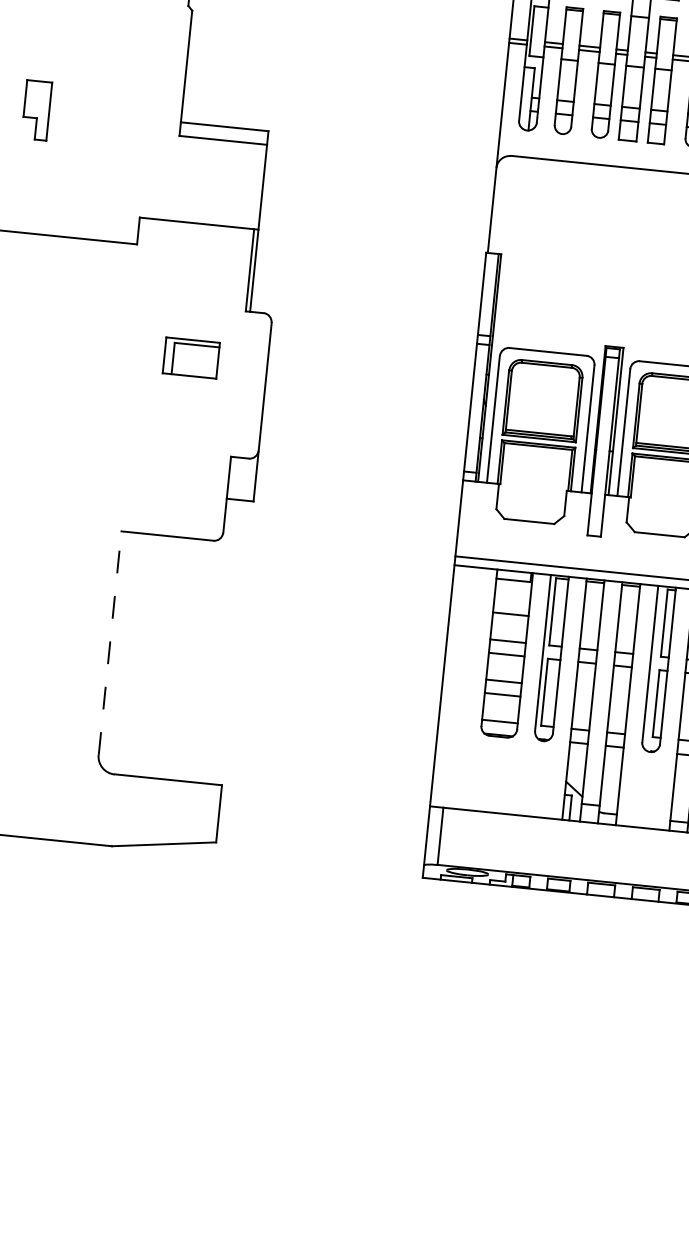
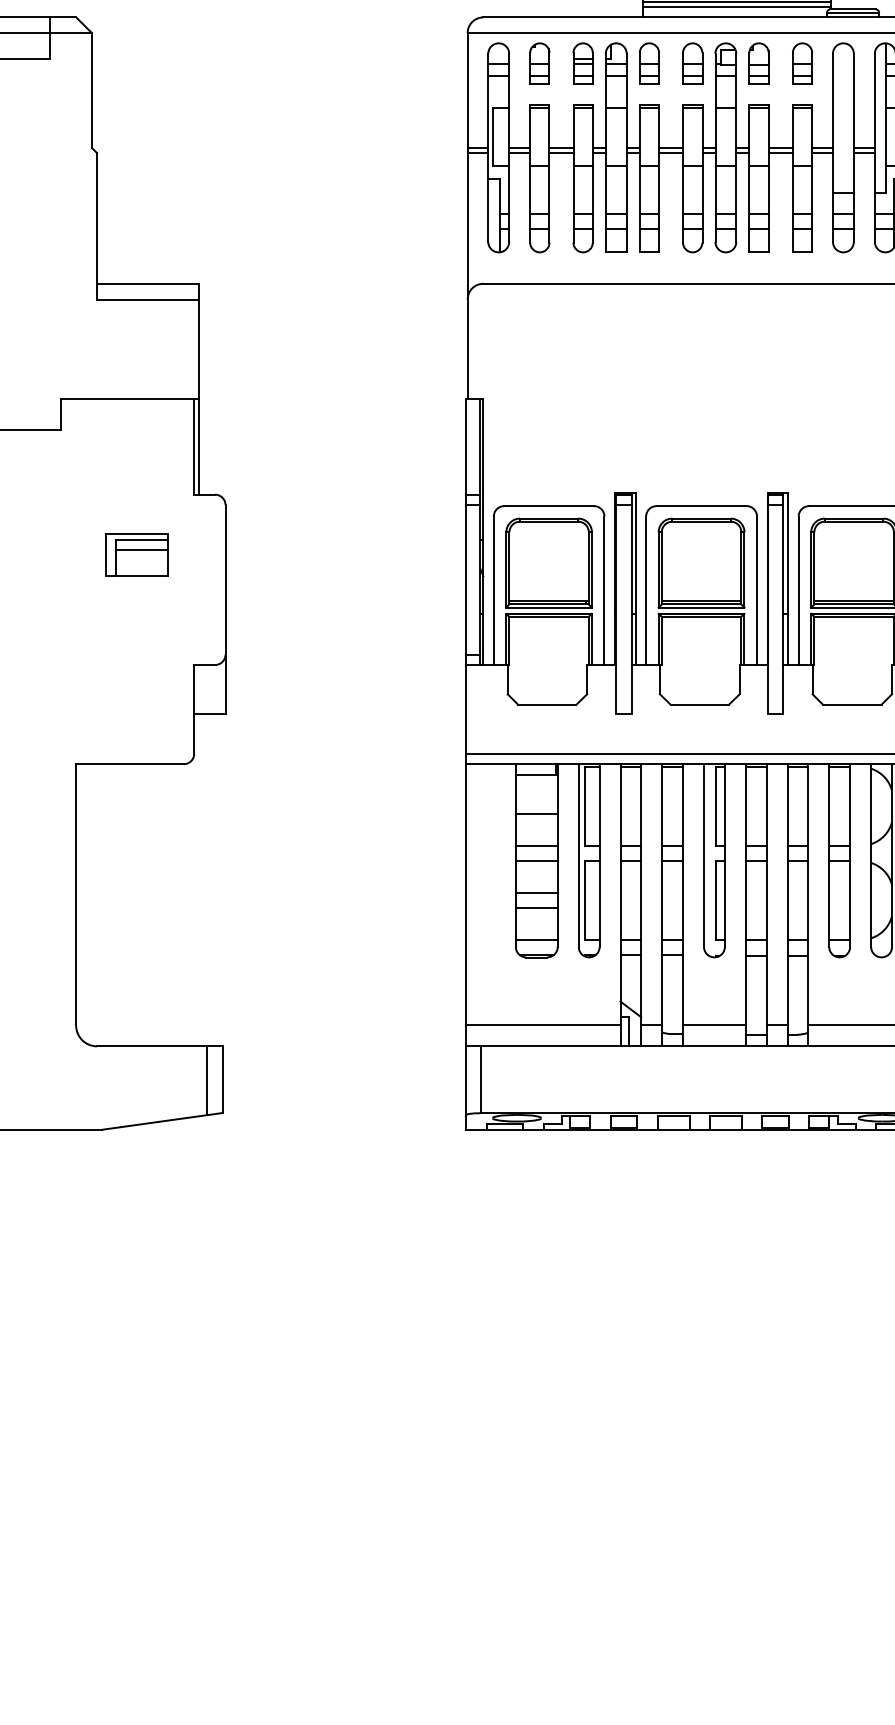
line: (195, 353) -> (141, 549), added
line: (110, 642) -> (76, 894), dashed -> solid
line: (497, 795) -> (542, 1025), added
line: (644, 810) -> (714, 1025), added
line: (205, 813) -> (206, 1080), added

